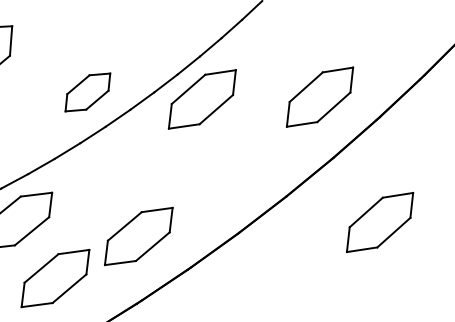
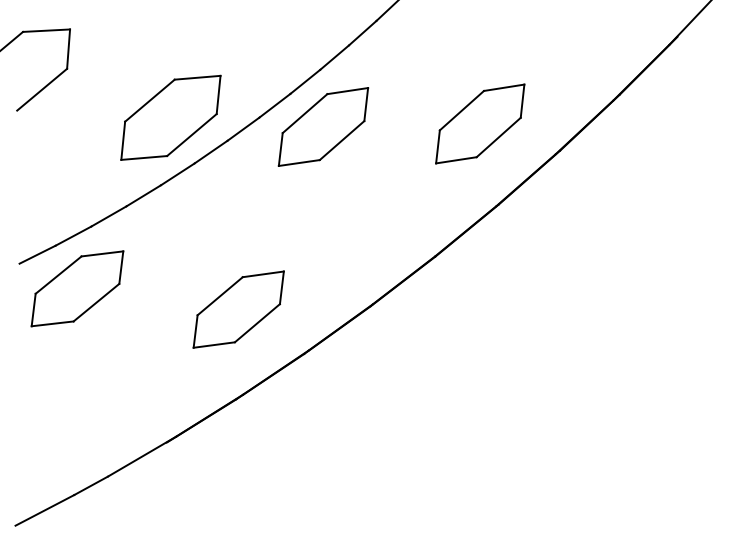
part: (87, 92) -> (170, 117), size x1.67
part: (380, 222) -> (560, 290), removed
part: (55, 278) -> (127, 365), removed

